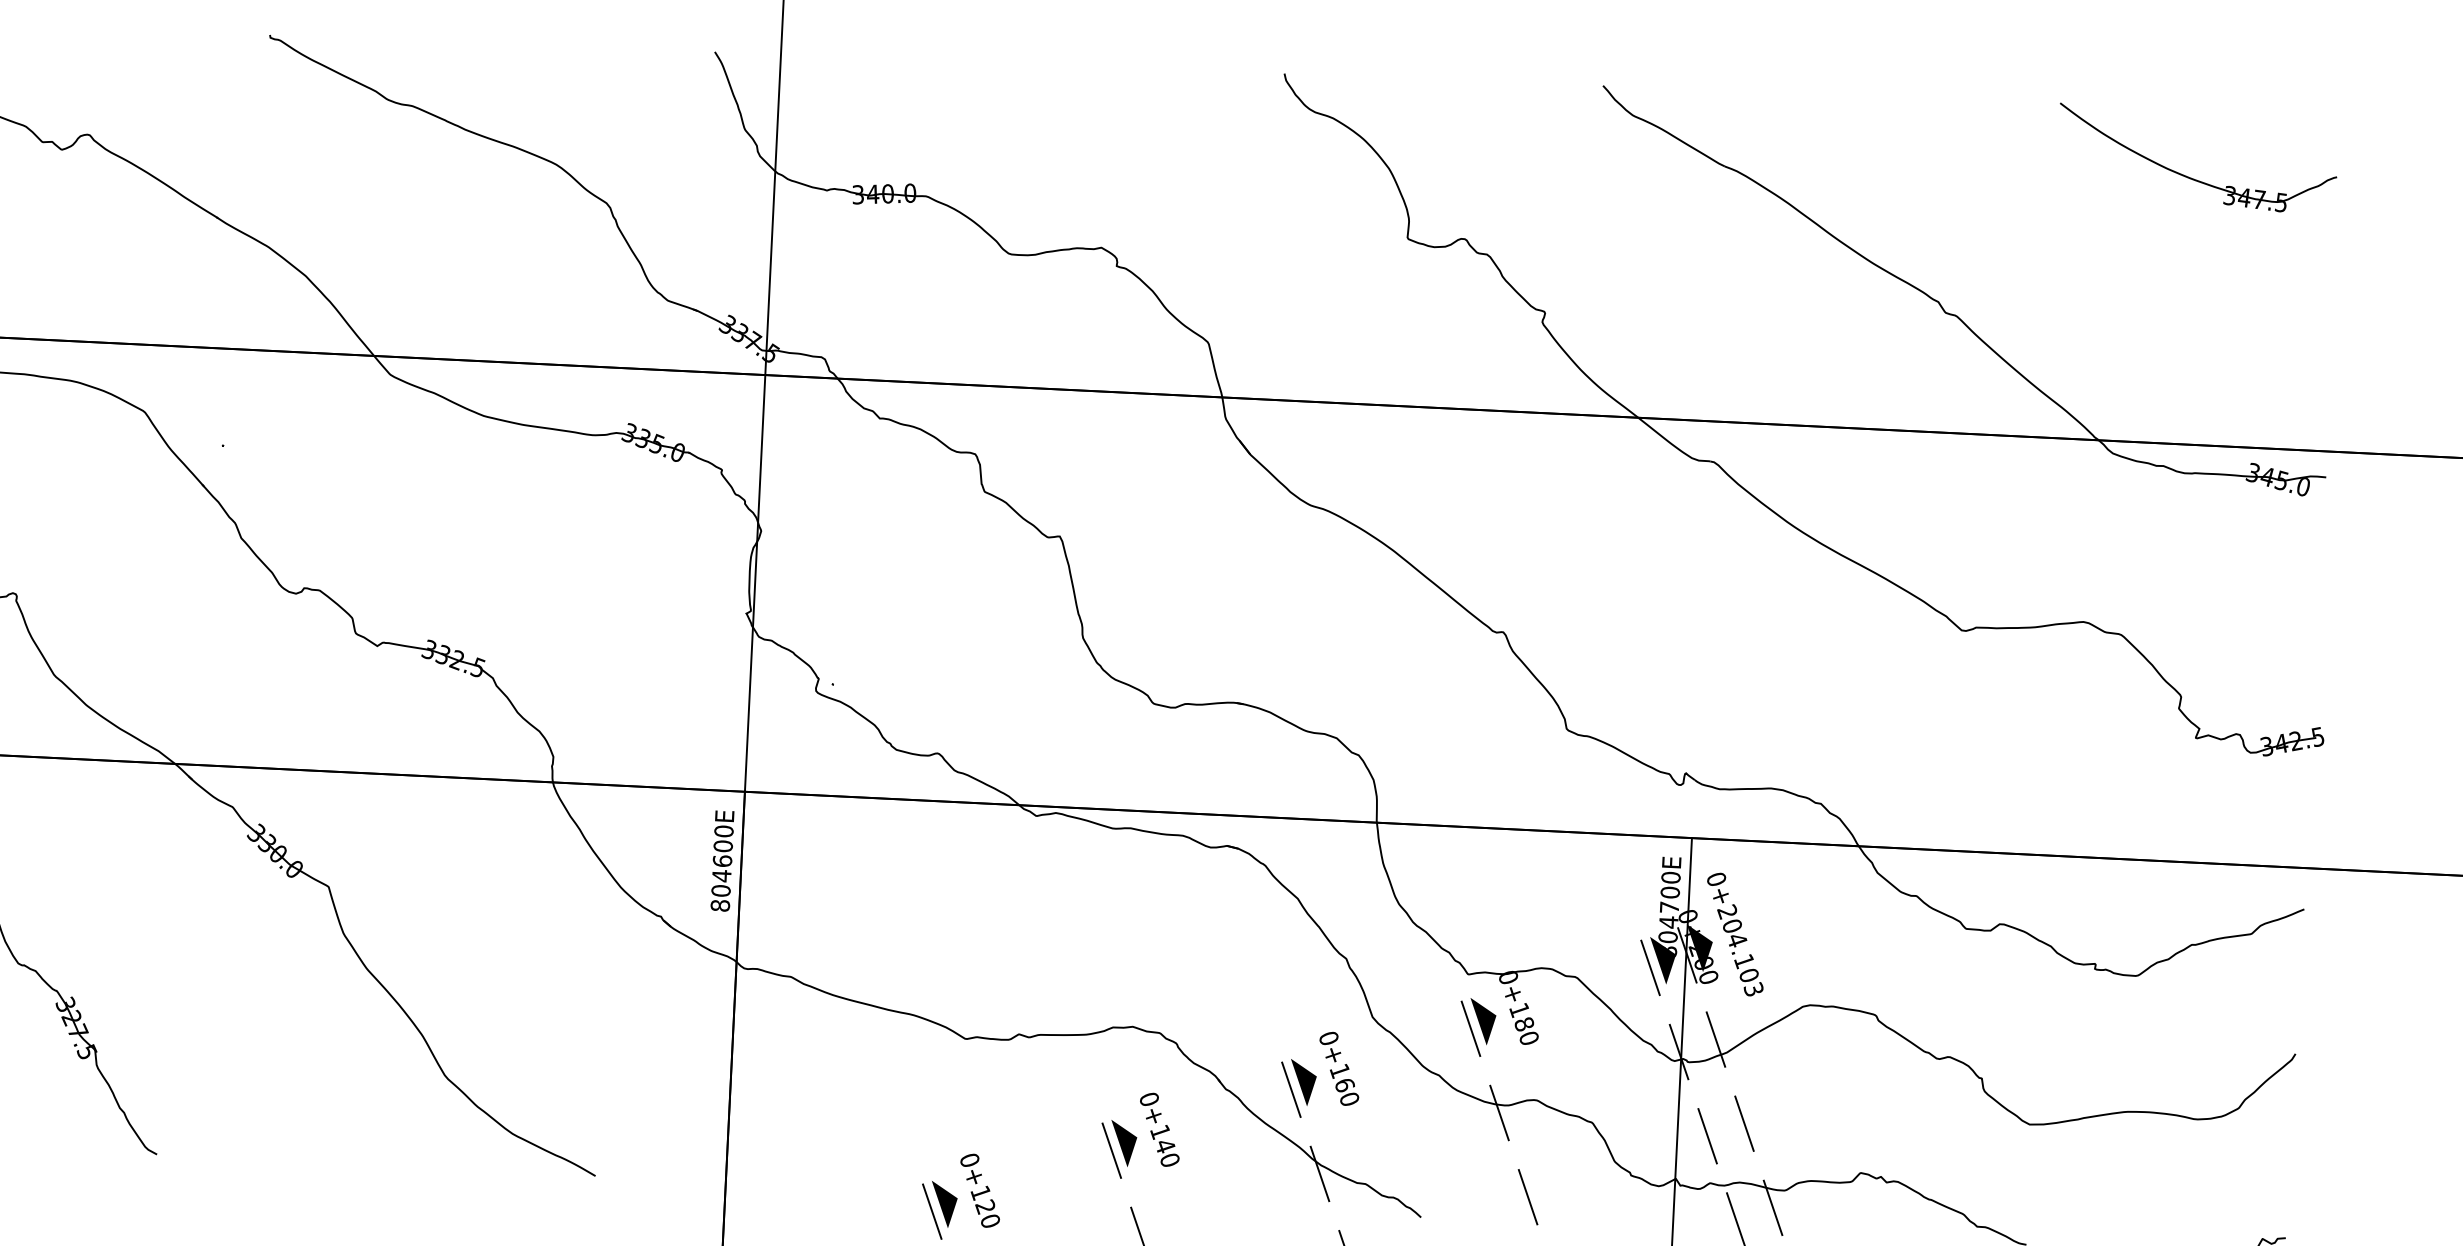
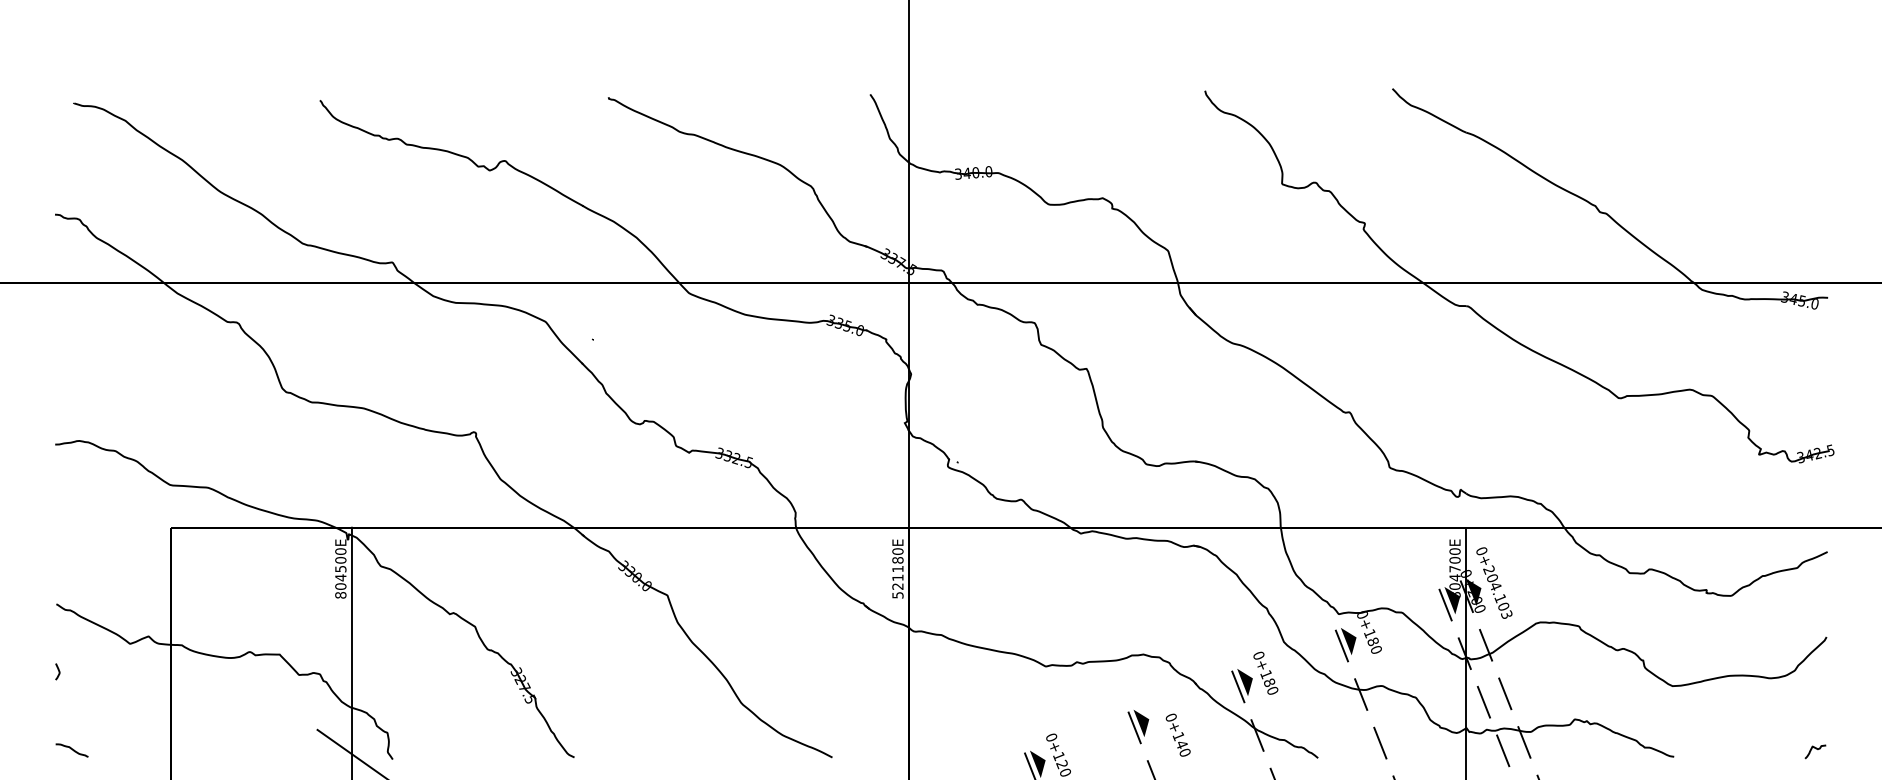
part: (2188, 175) -> (1738, 124), removed
text: (721, 875) -> (897, 577), 804600E -> 521180E
text: (1344, 1084) -> (1269, 682), 0+160 -> 0+180
text: (1158, 1128) -> (1177, 734), moved

